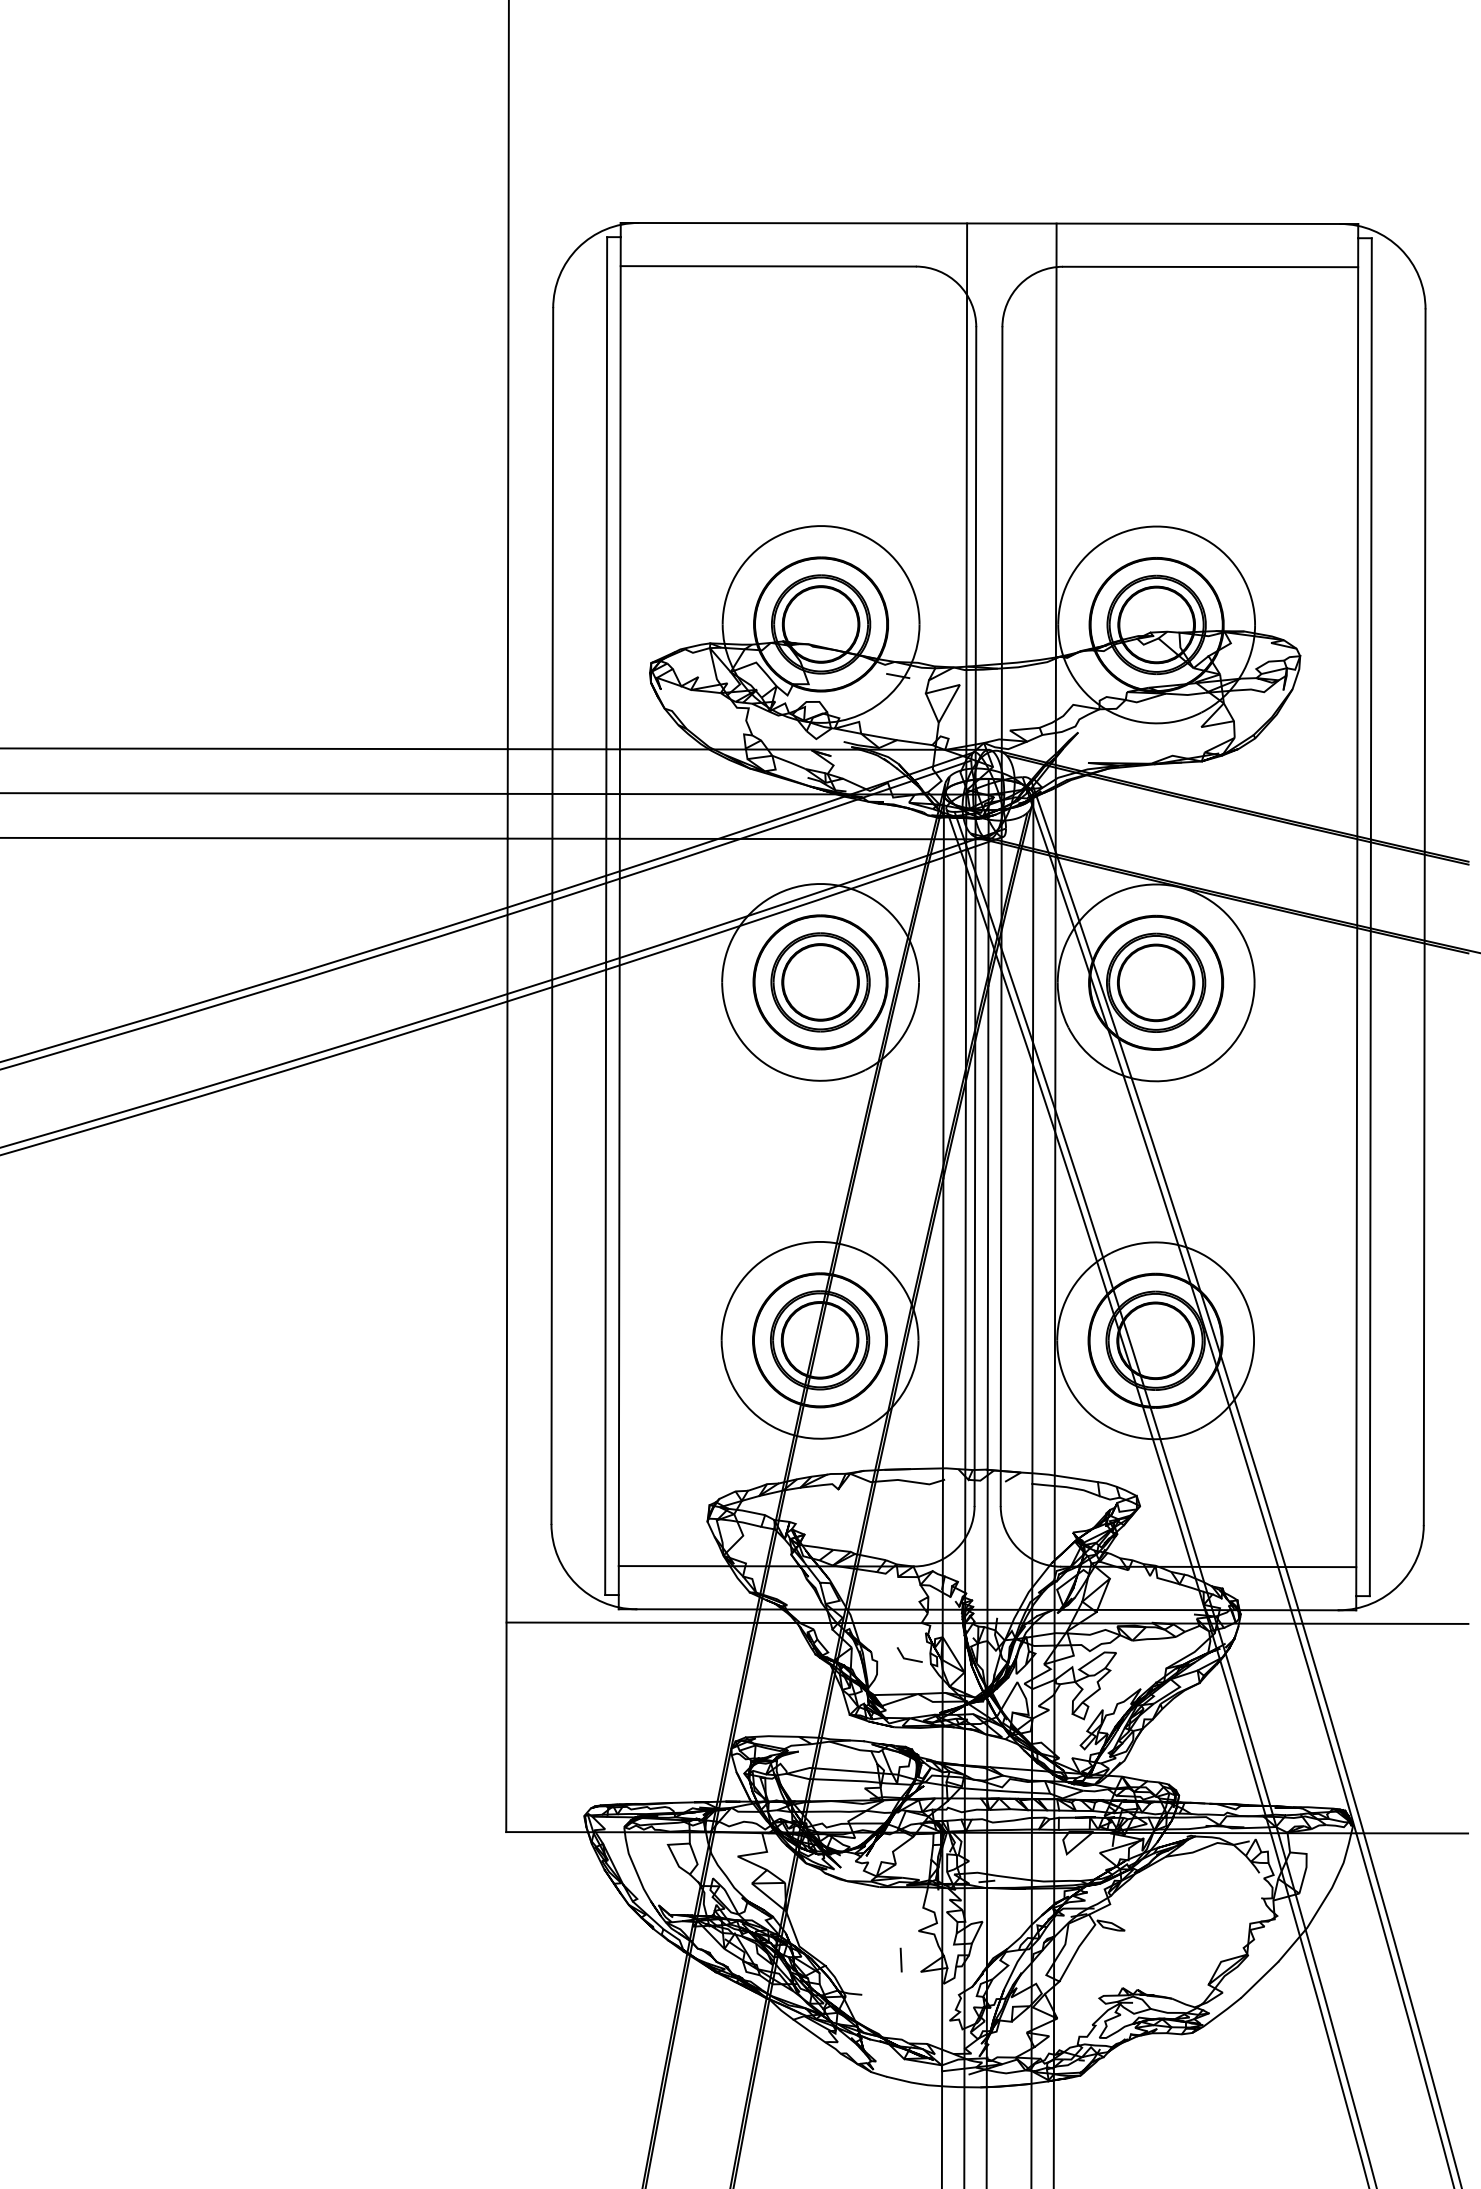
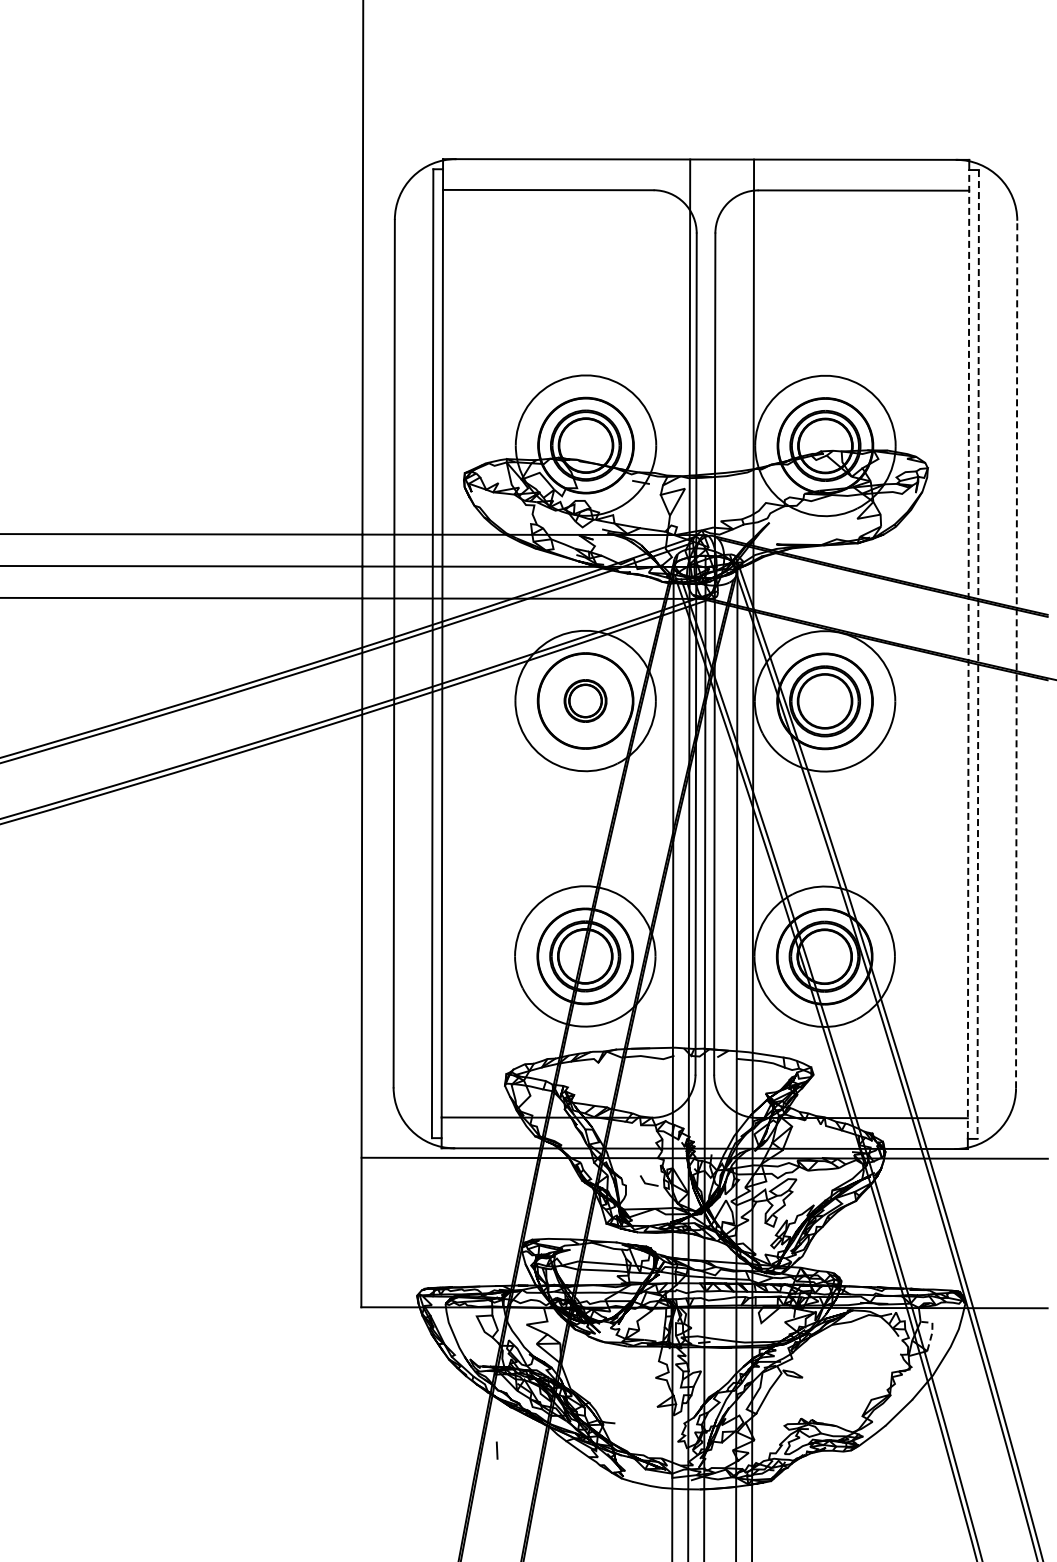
line: (1357, 915) -> (968, 653), solid -> dashed
line: (1371, 917) -> (978, 654), solid -> dashed
line: (1424, 917) -> (1016, 654), solid -> dashed
part: (820, 981) -> (585, 700), size x0.6
line: (1306, 1866) -> (932, 1331), solid -> dashed
line: (900, 1959) -> (496, 1450), moved

